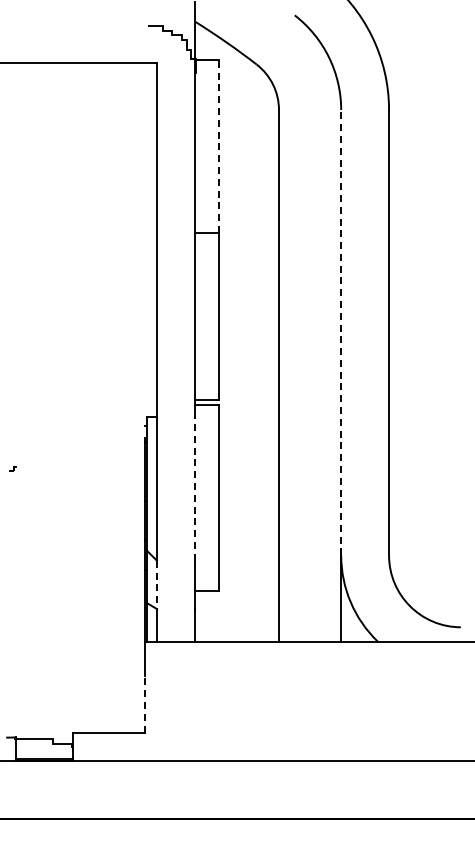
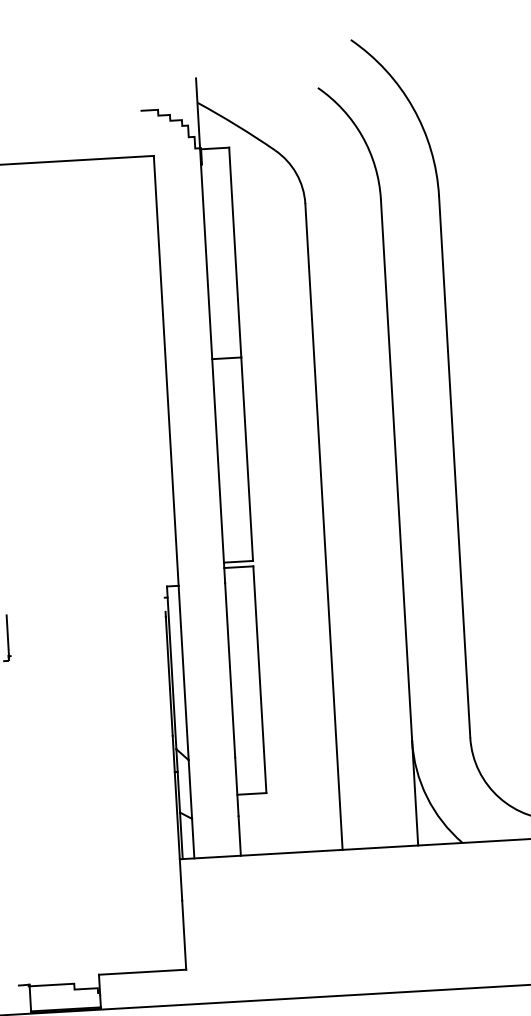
line: (219, 146) -> (235, 252), dashed -> solid
line: (341, 332) -> (396, 469), dashed -> solid
line: (14, 450) -> (7, 636), added
line: (195, 489) -> (230, 670), dashed -> solid
line: (156, 585) -> (189, 790), dashed -> solid
line: (145, 703) -> (184, 934), dashed -> solid

